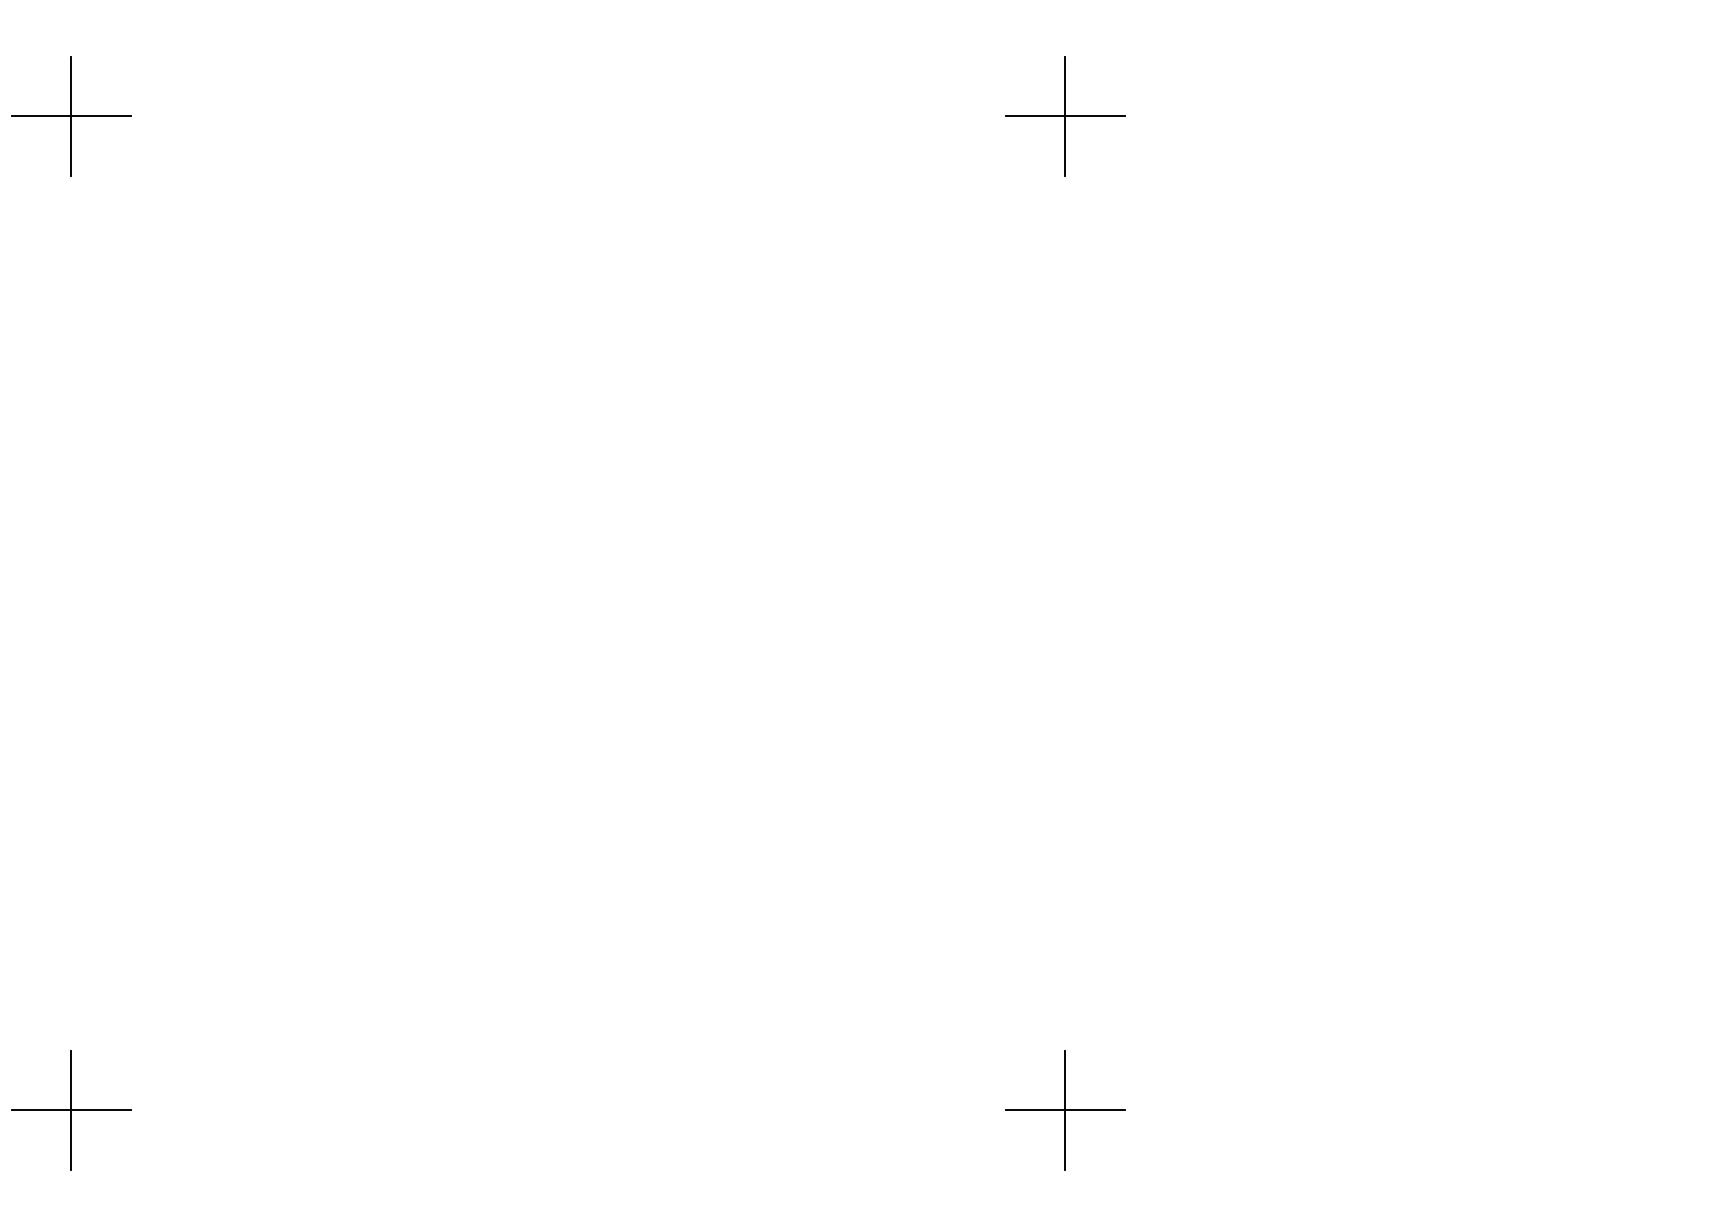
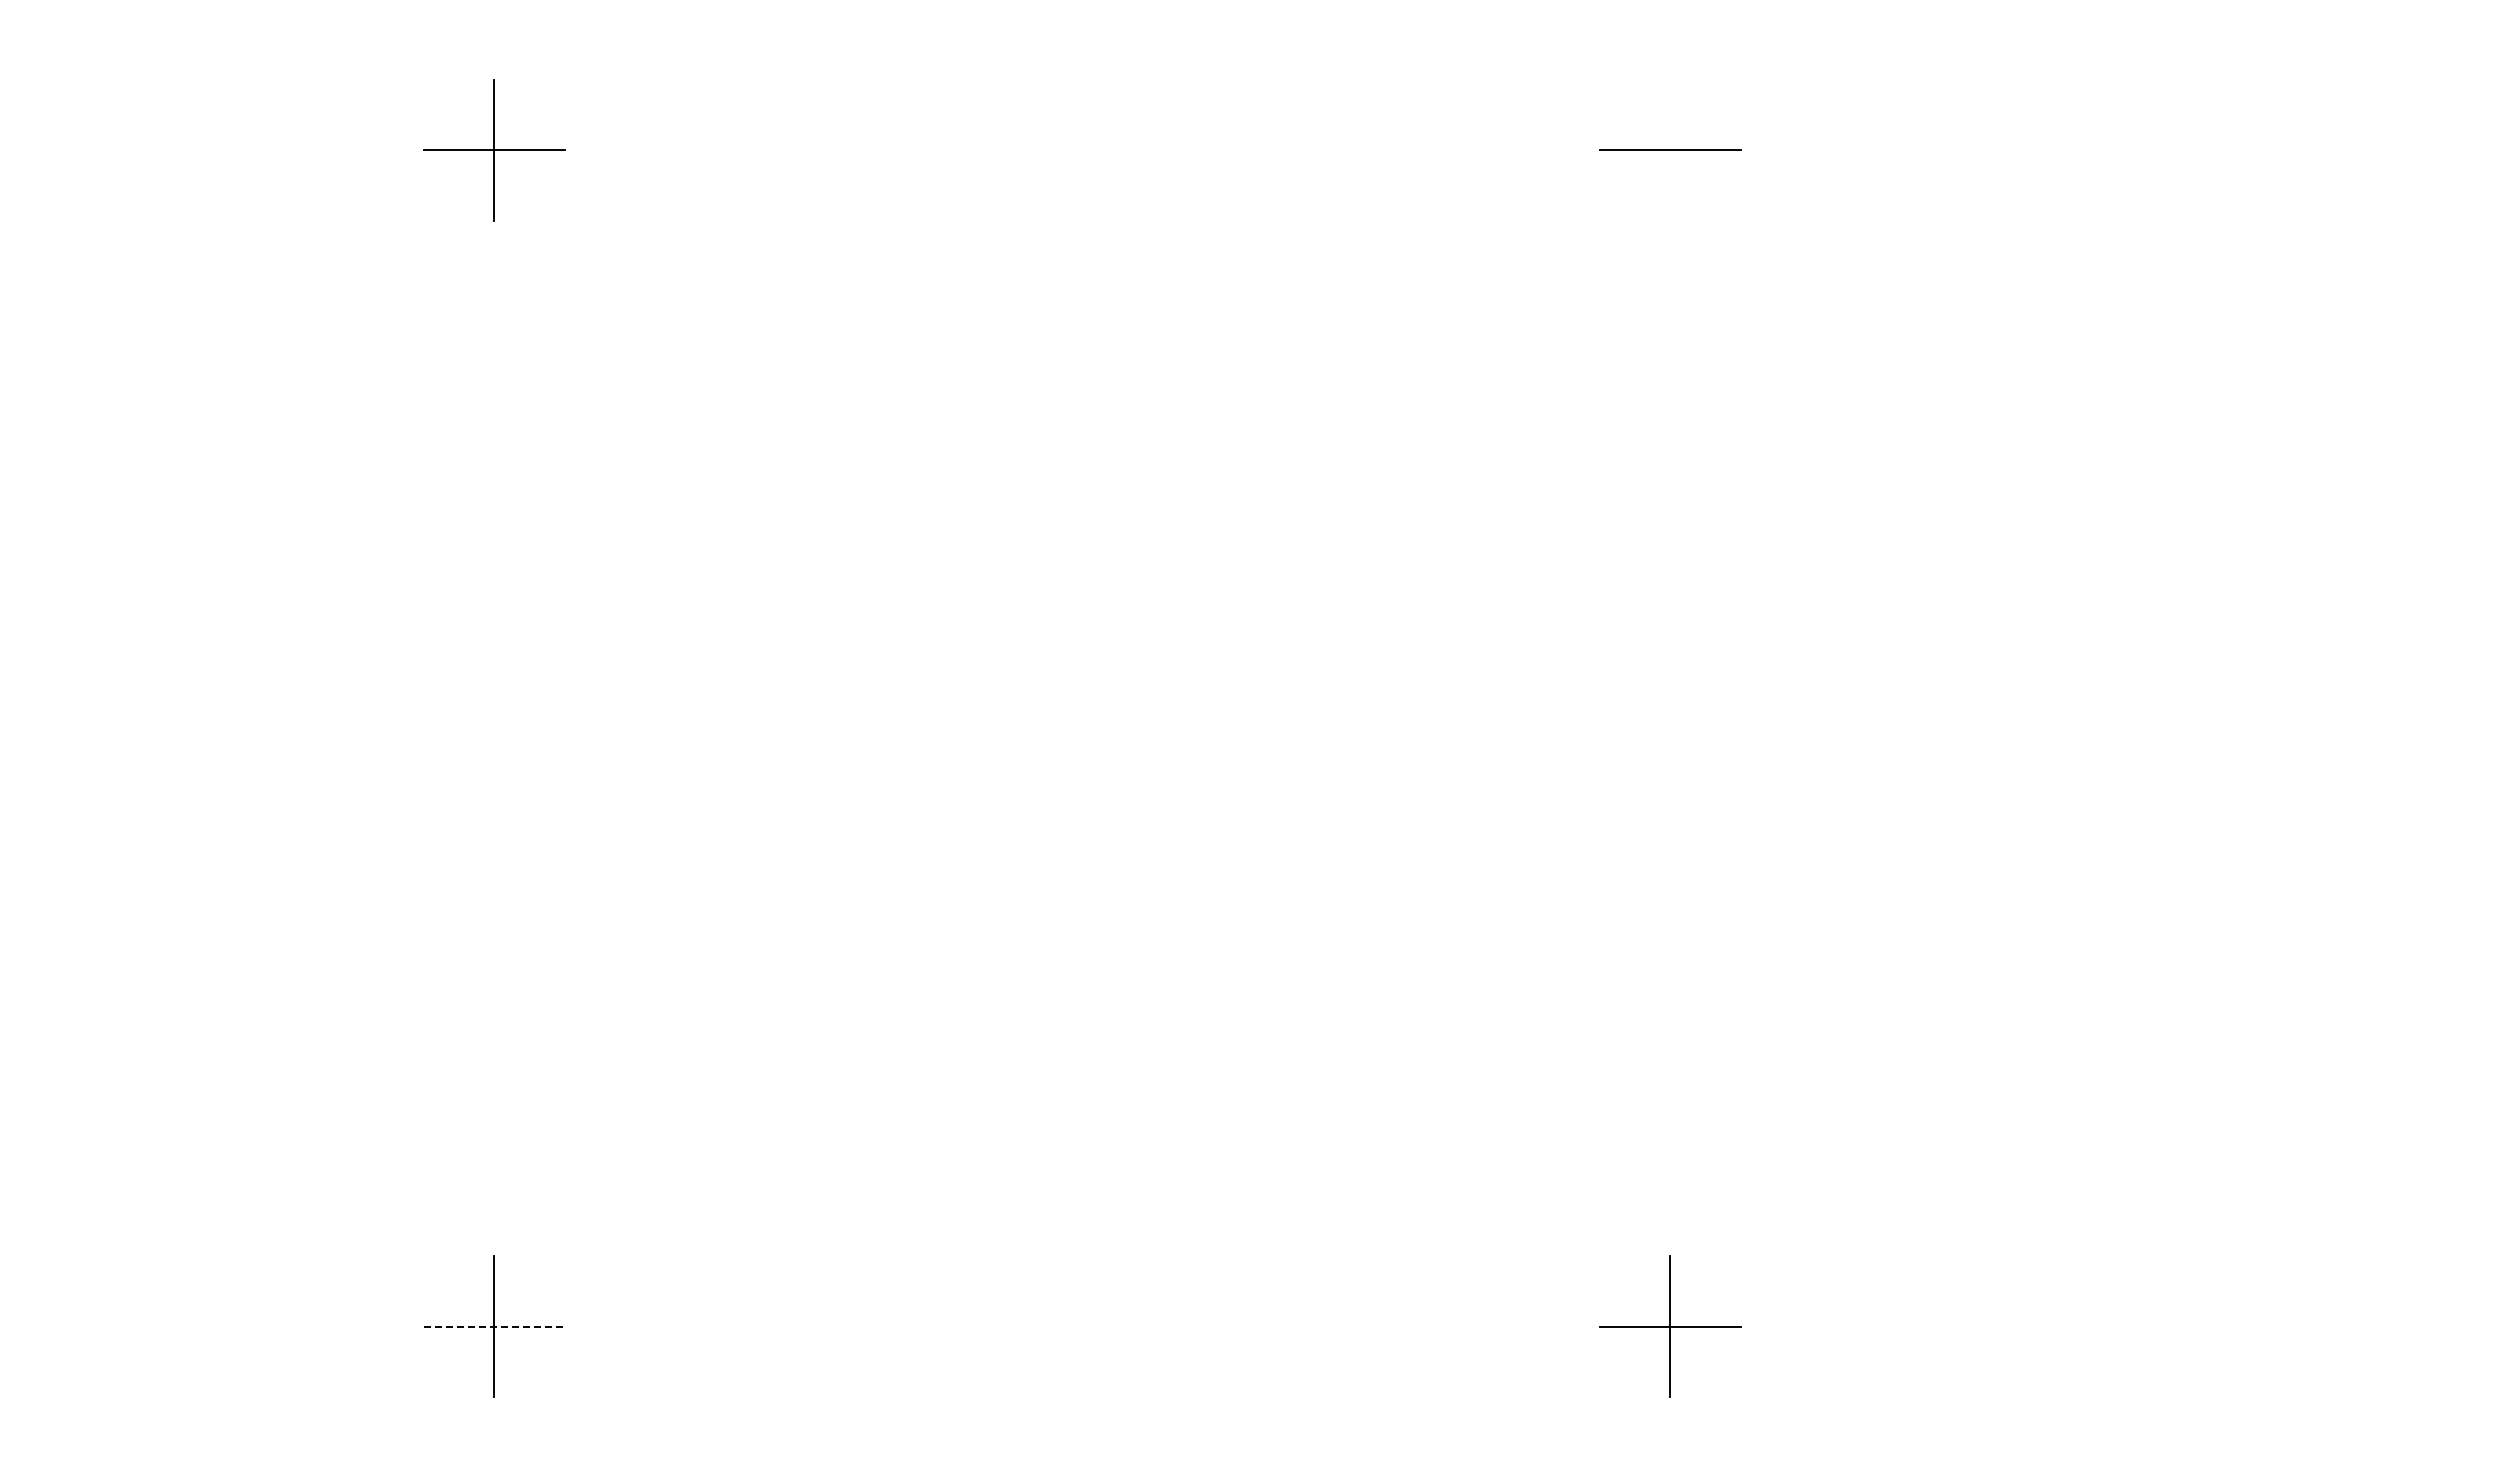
line: (1065, 115) -> (1670, 149), removed
line: (71, 1110) -> (494, 1326), solid -> dashed

